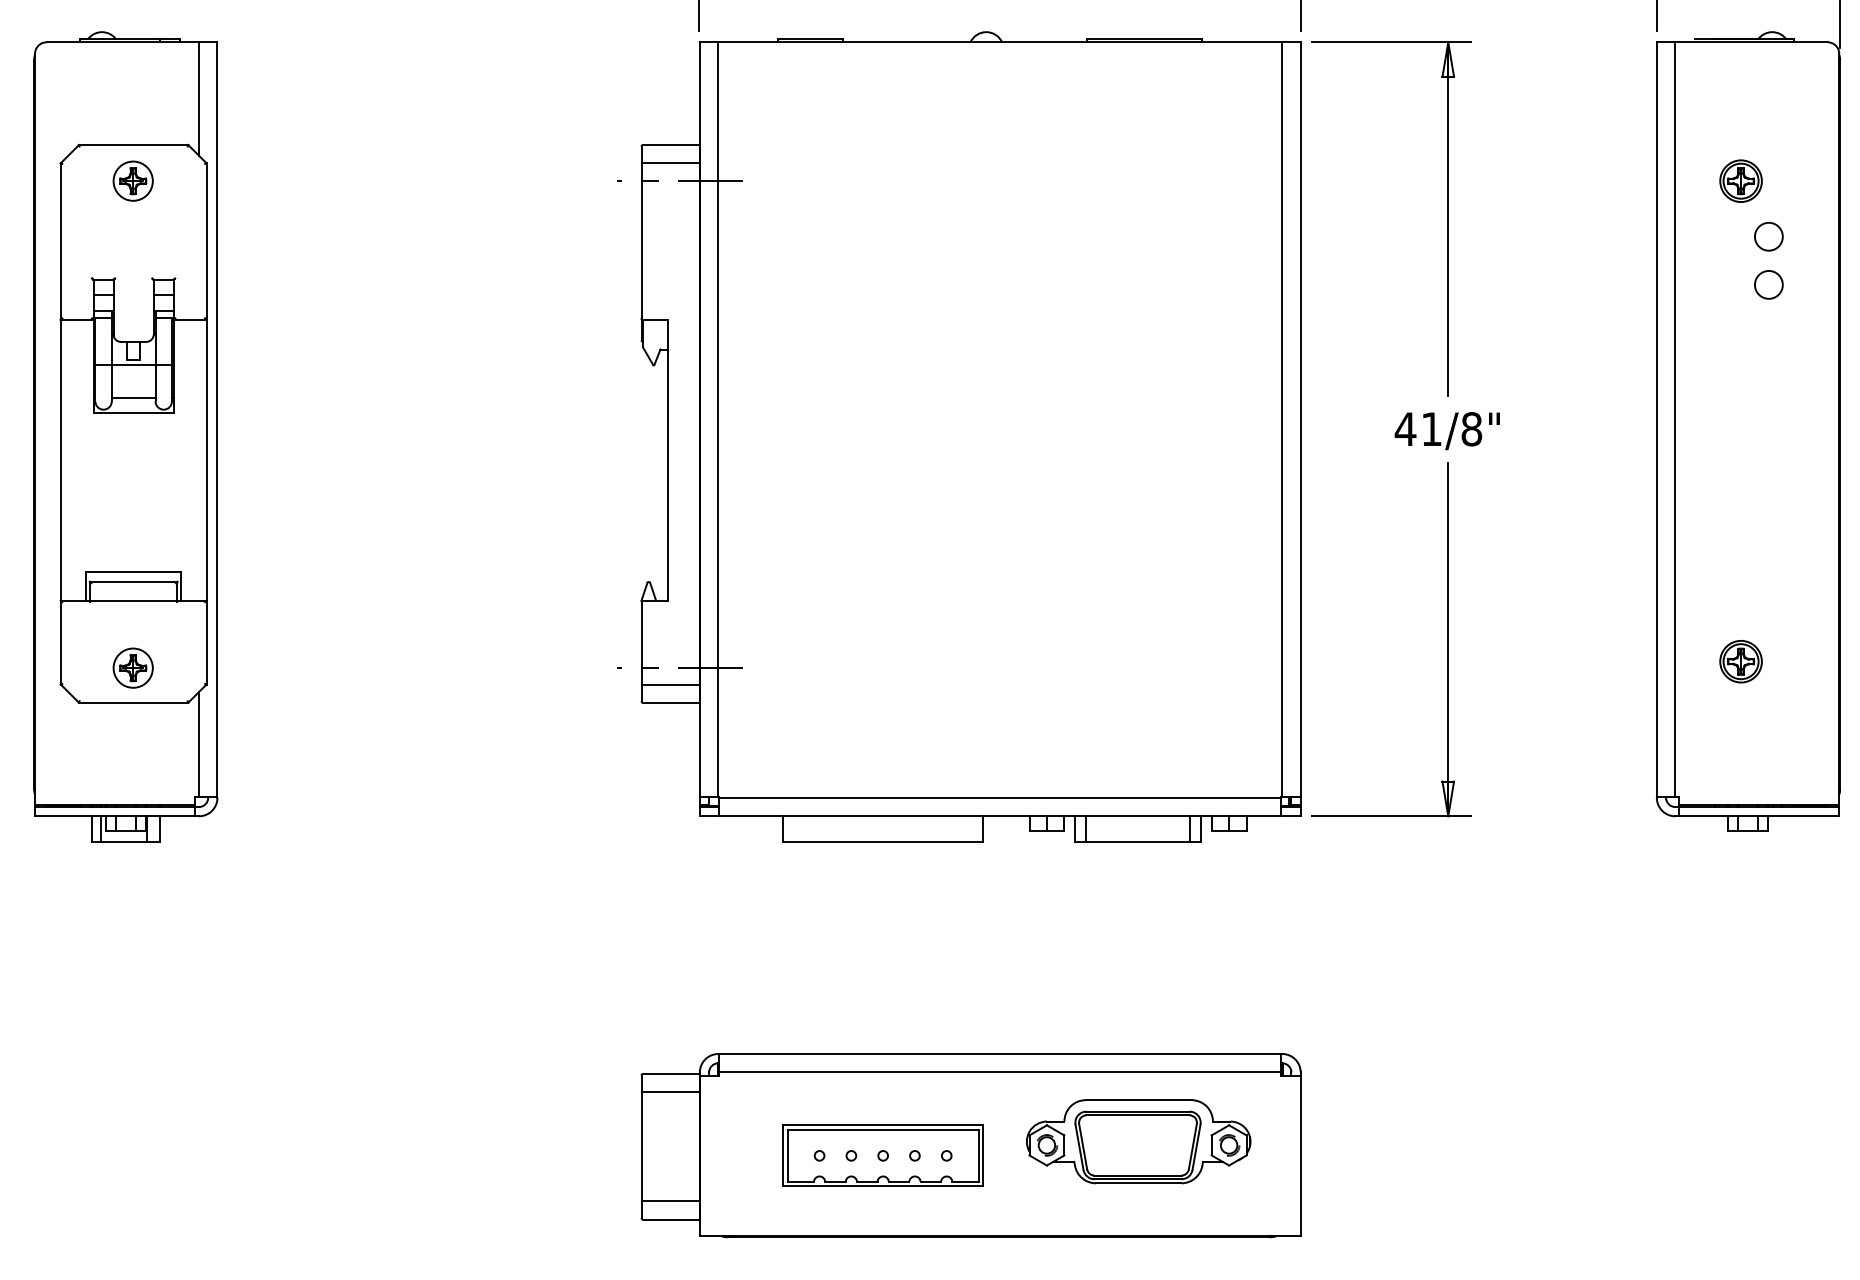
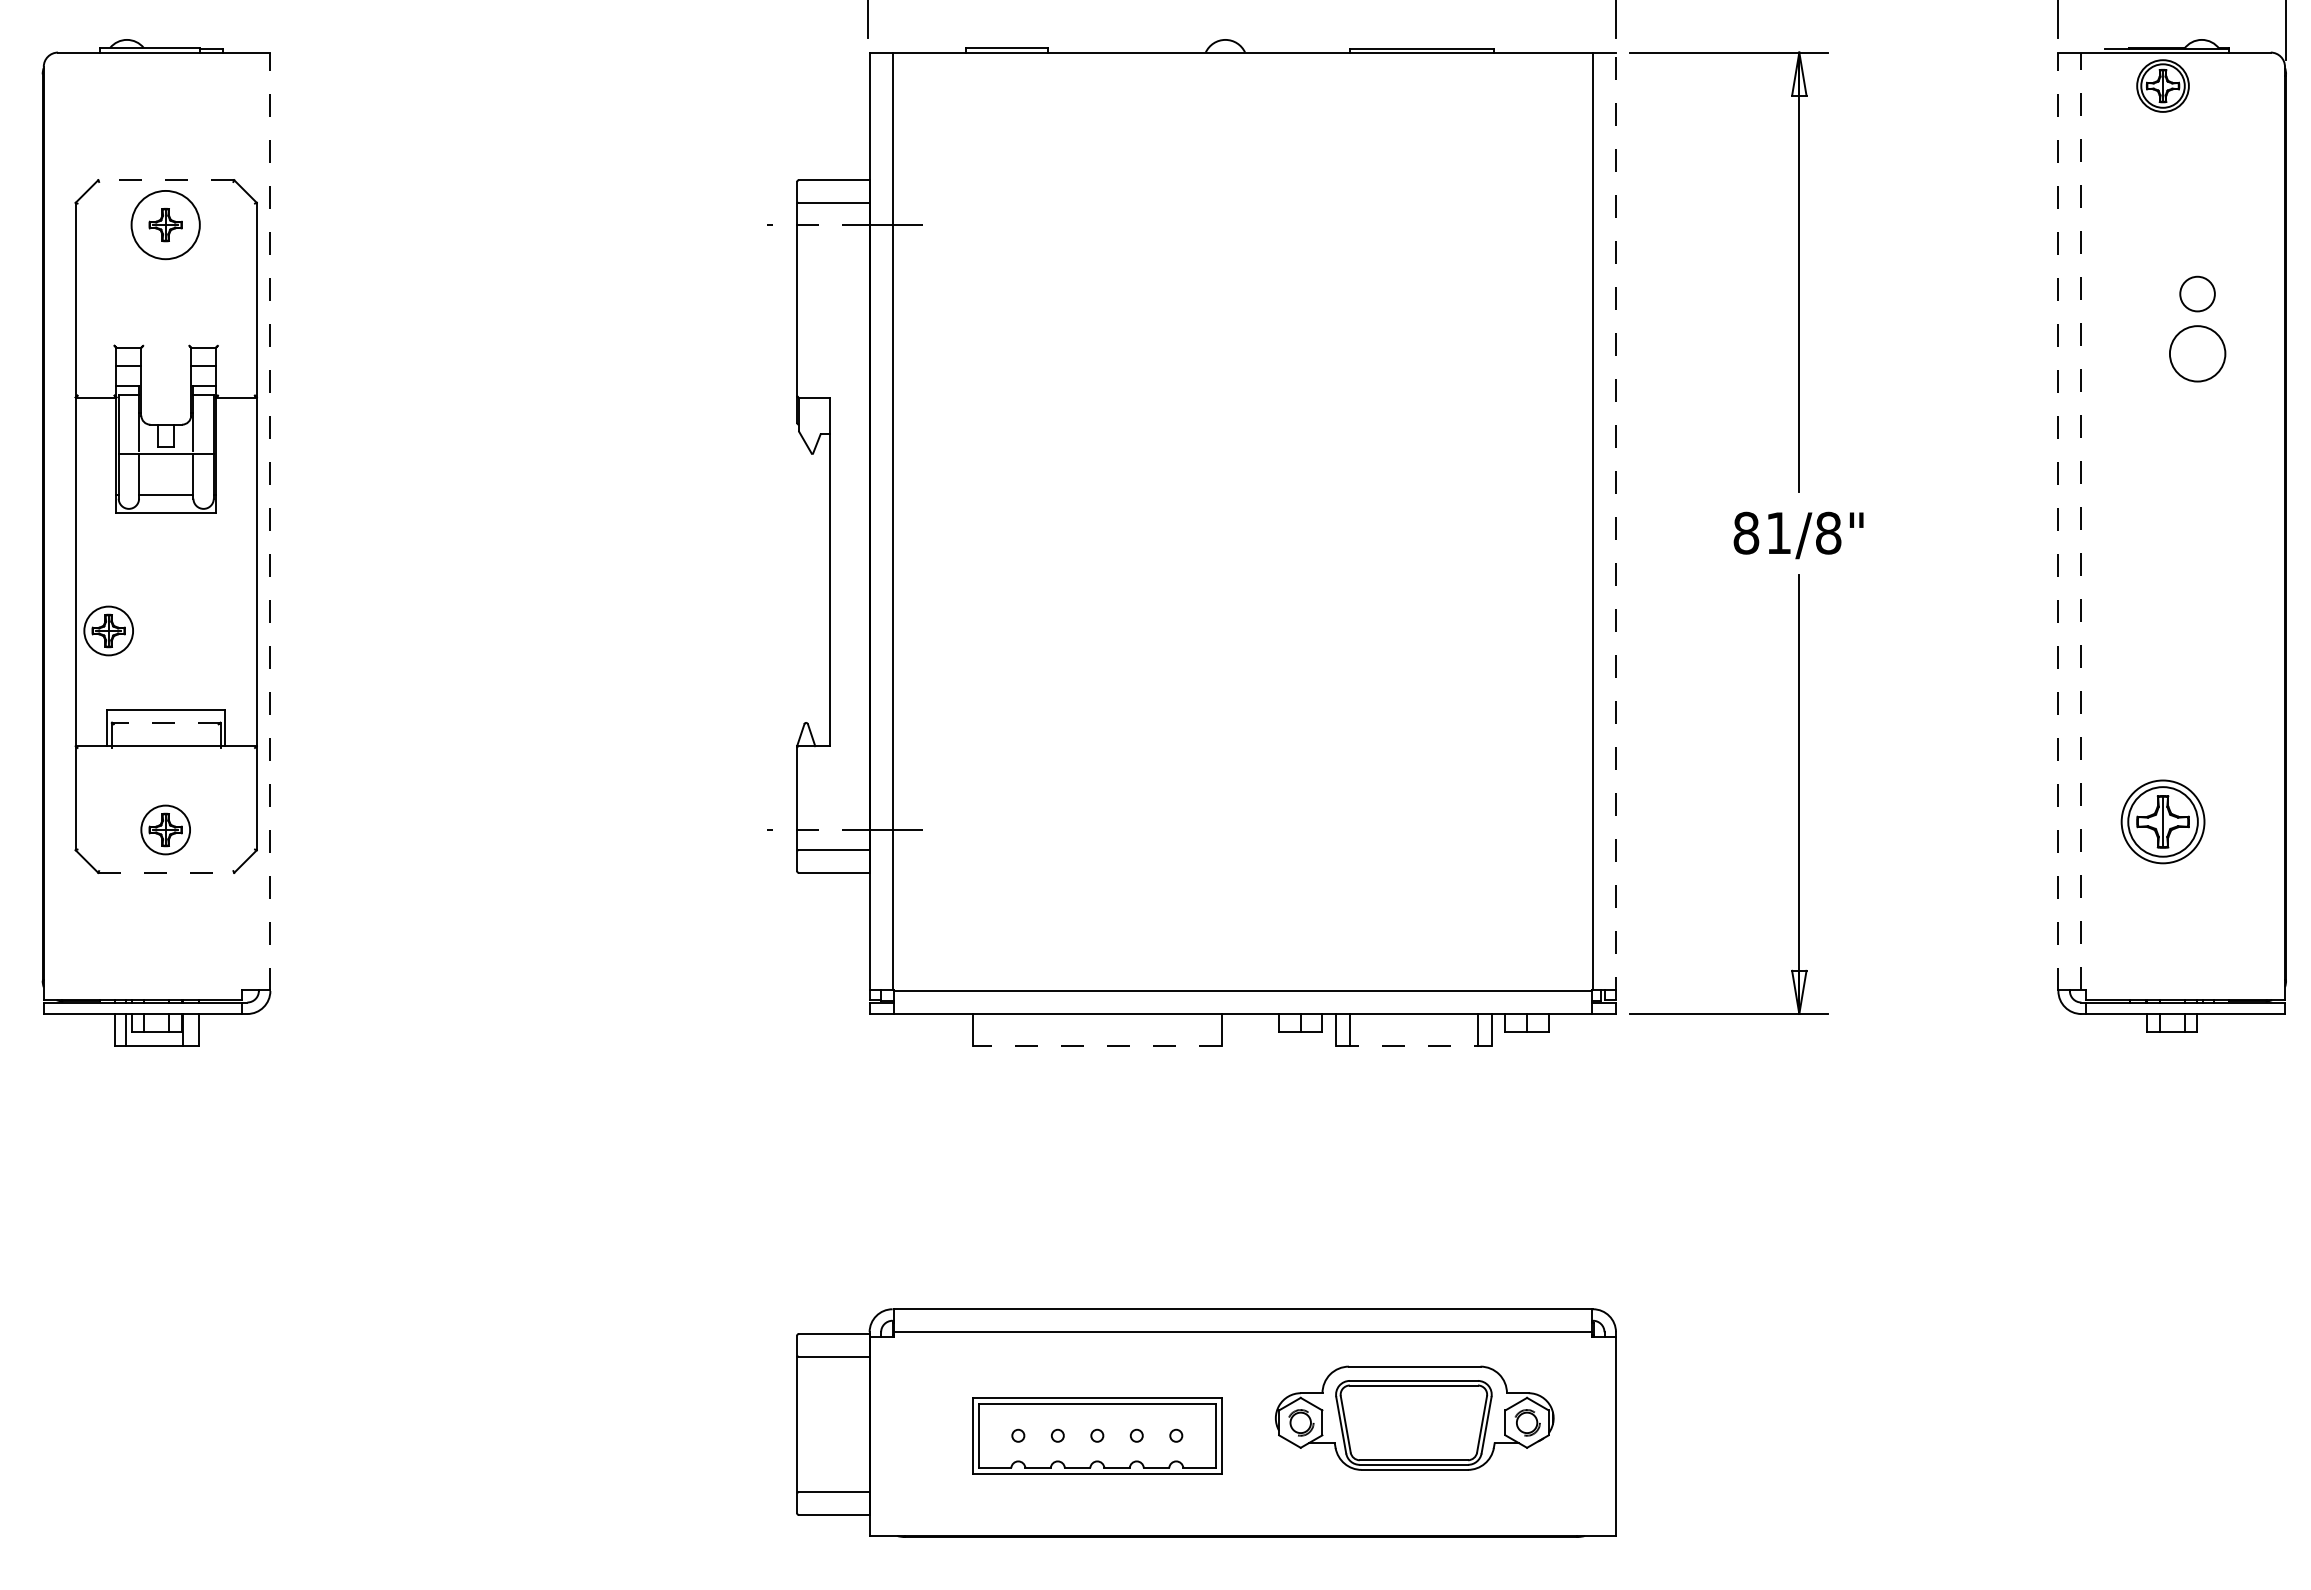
line: (199, 98) -> (247, 122), removed
line: (133, 145) -> (166, 180), solid -> dashed
circle: (133, 180) -> (165, 224), size x1.4
part: (1740, 180) -> (2162, 85), moved
circle: (1768, 284) -> (2197, 353), size x1.6
line: (217, 419) -> (270, 521), solid -> dashed
line: (1656, 419) -> (2058, 521), solid -> dashed
line: (1675, 419) -> (2081, 521), solid -> dashed
line: (1301, 423) -> (1616, 526), solid -> dashed
text: (1404, 428) -> (1745, 532), 41/8" -> 81/8"
part: (87, 507) -> (108, 630), added
line: (133, 581) -> (165, 722), solid -> dashed
part: (1740, 661) -> (2162, 821), size x1.6
line: (133, 702) -> (166, 872), solid -> dashed
line: (199, 744) -> (247, 924), removed
line: (882, 842) -> (1096, 1046), solid -> dashed
line: (1137, 842) -> (1413, 1046), solid -> dashed

